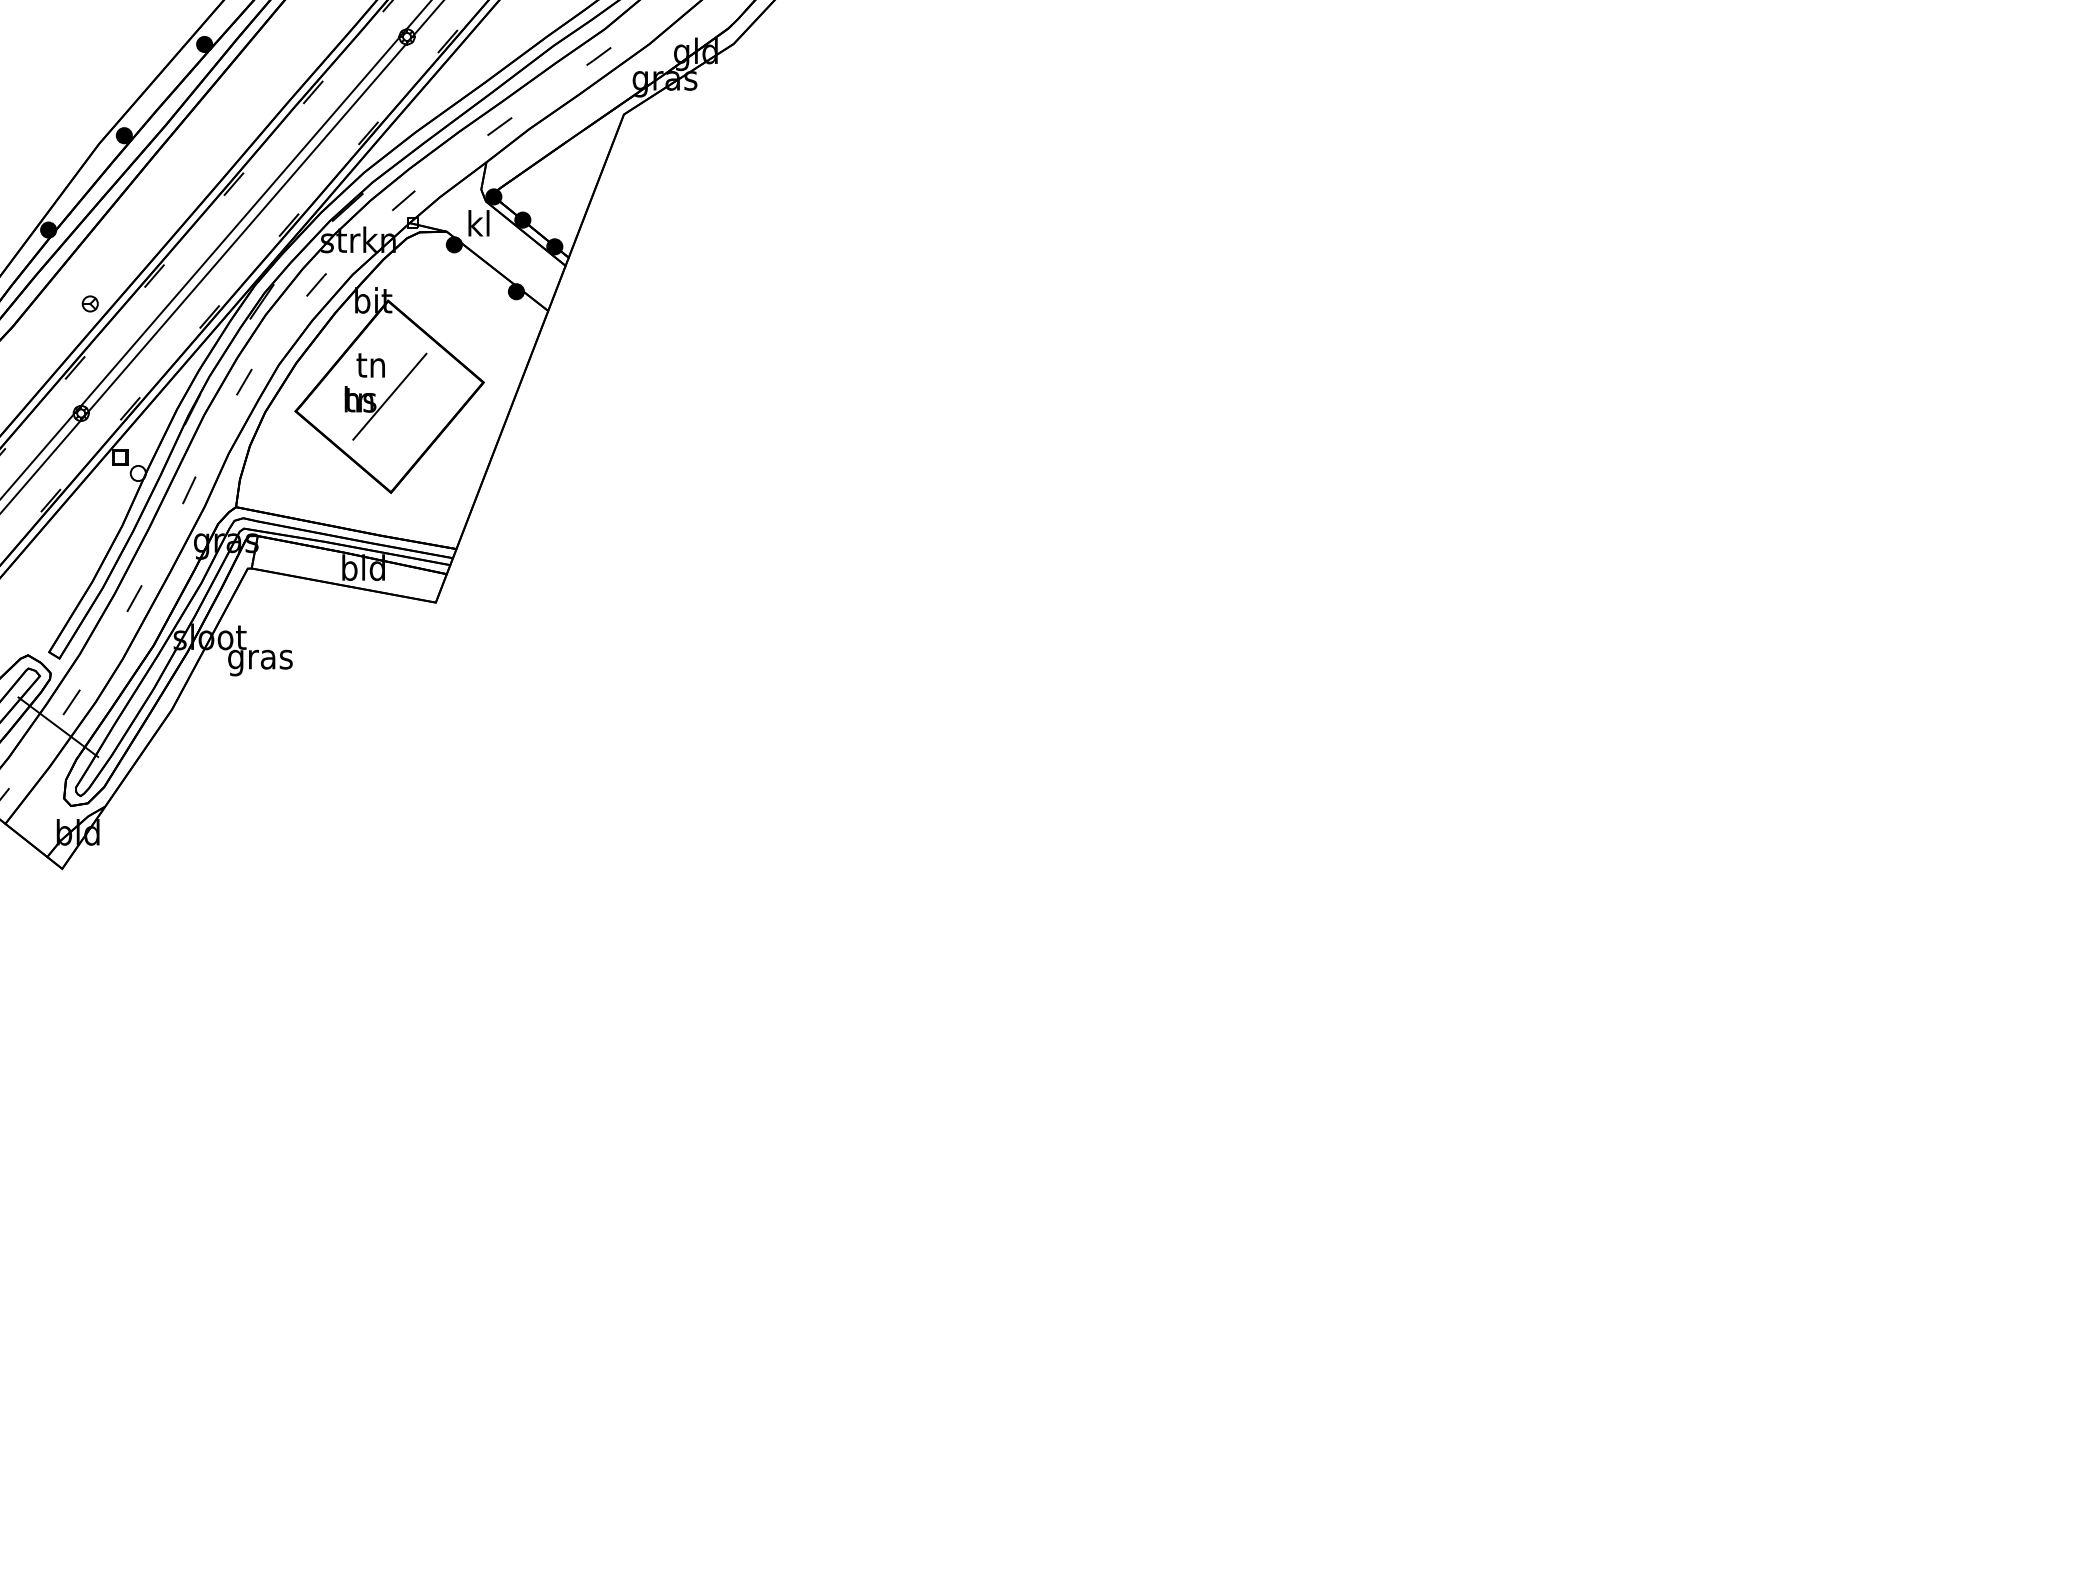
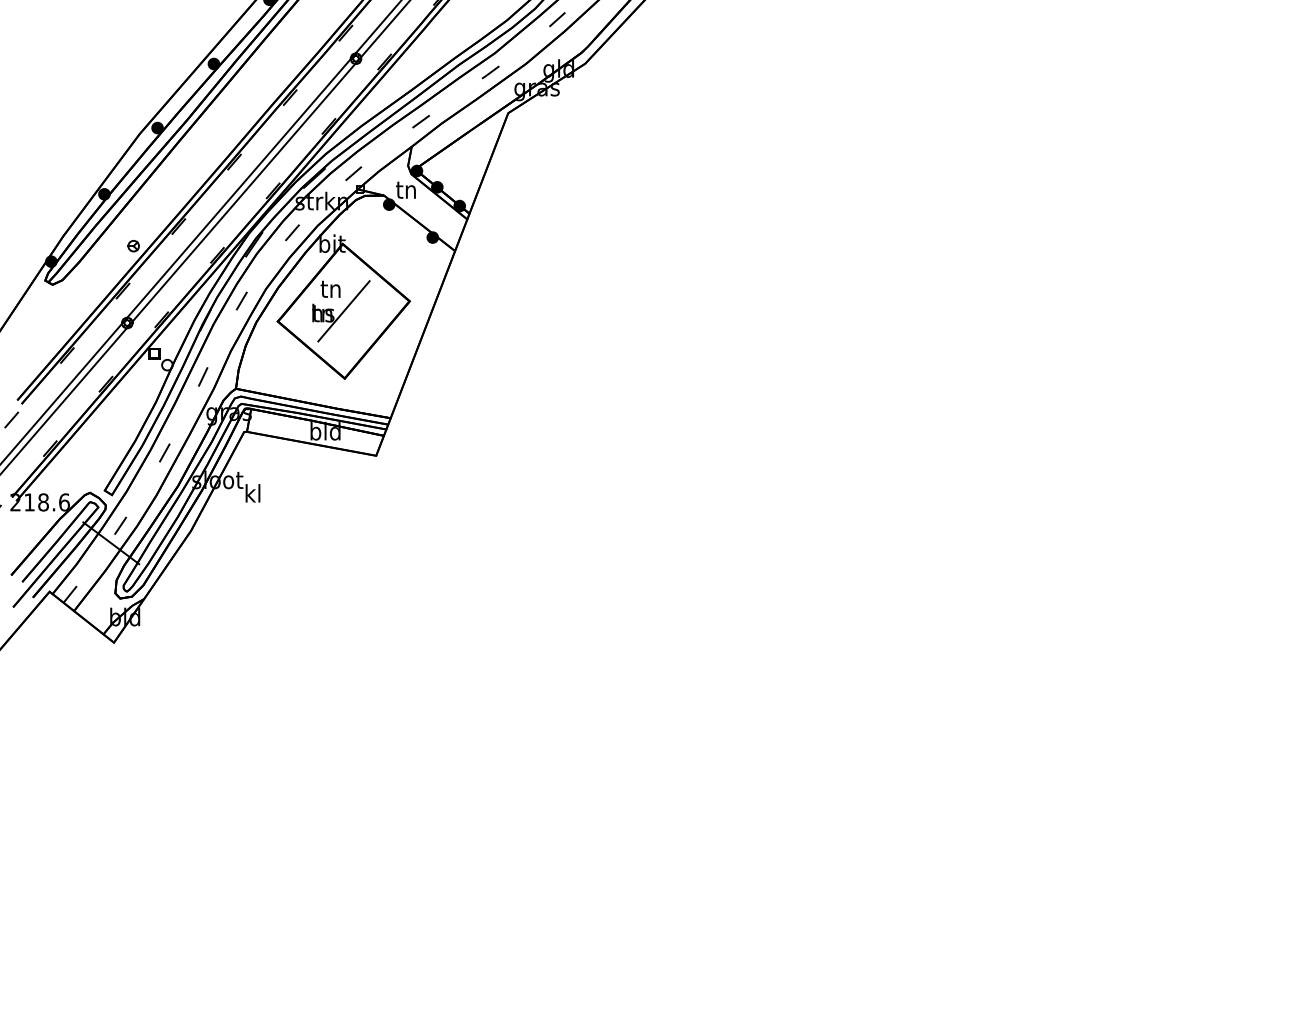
text: (477, 223) -> (405, 189), kl -> tn
text: (260, 659) -> (253, 495), gras -> kl

